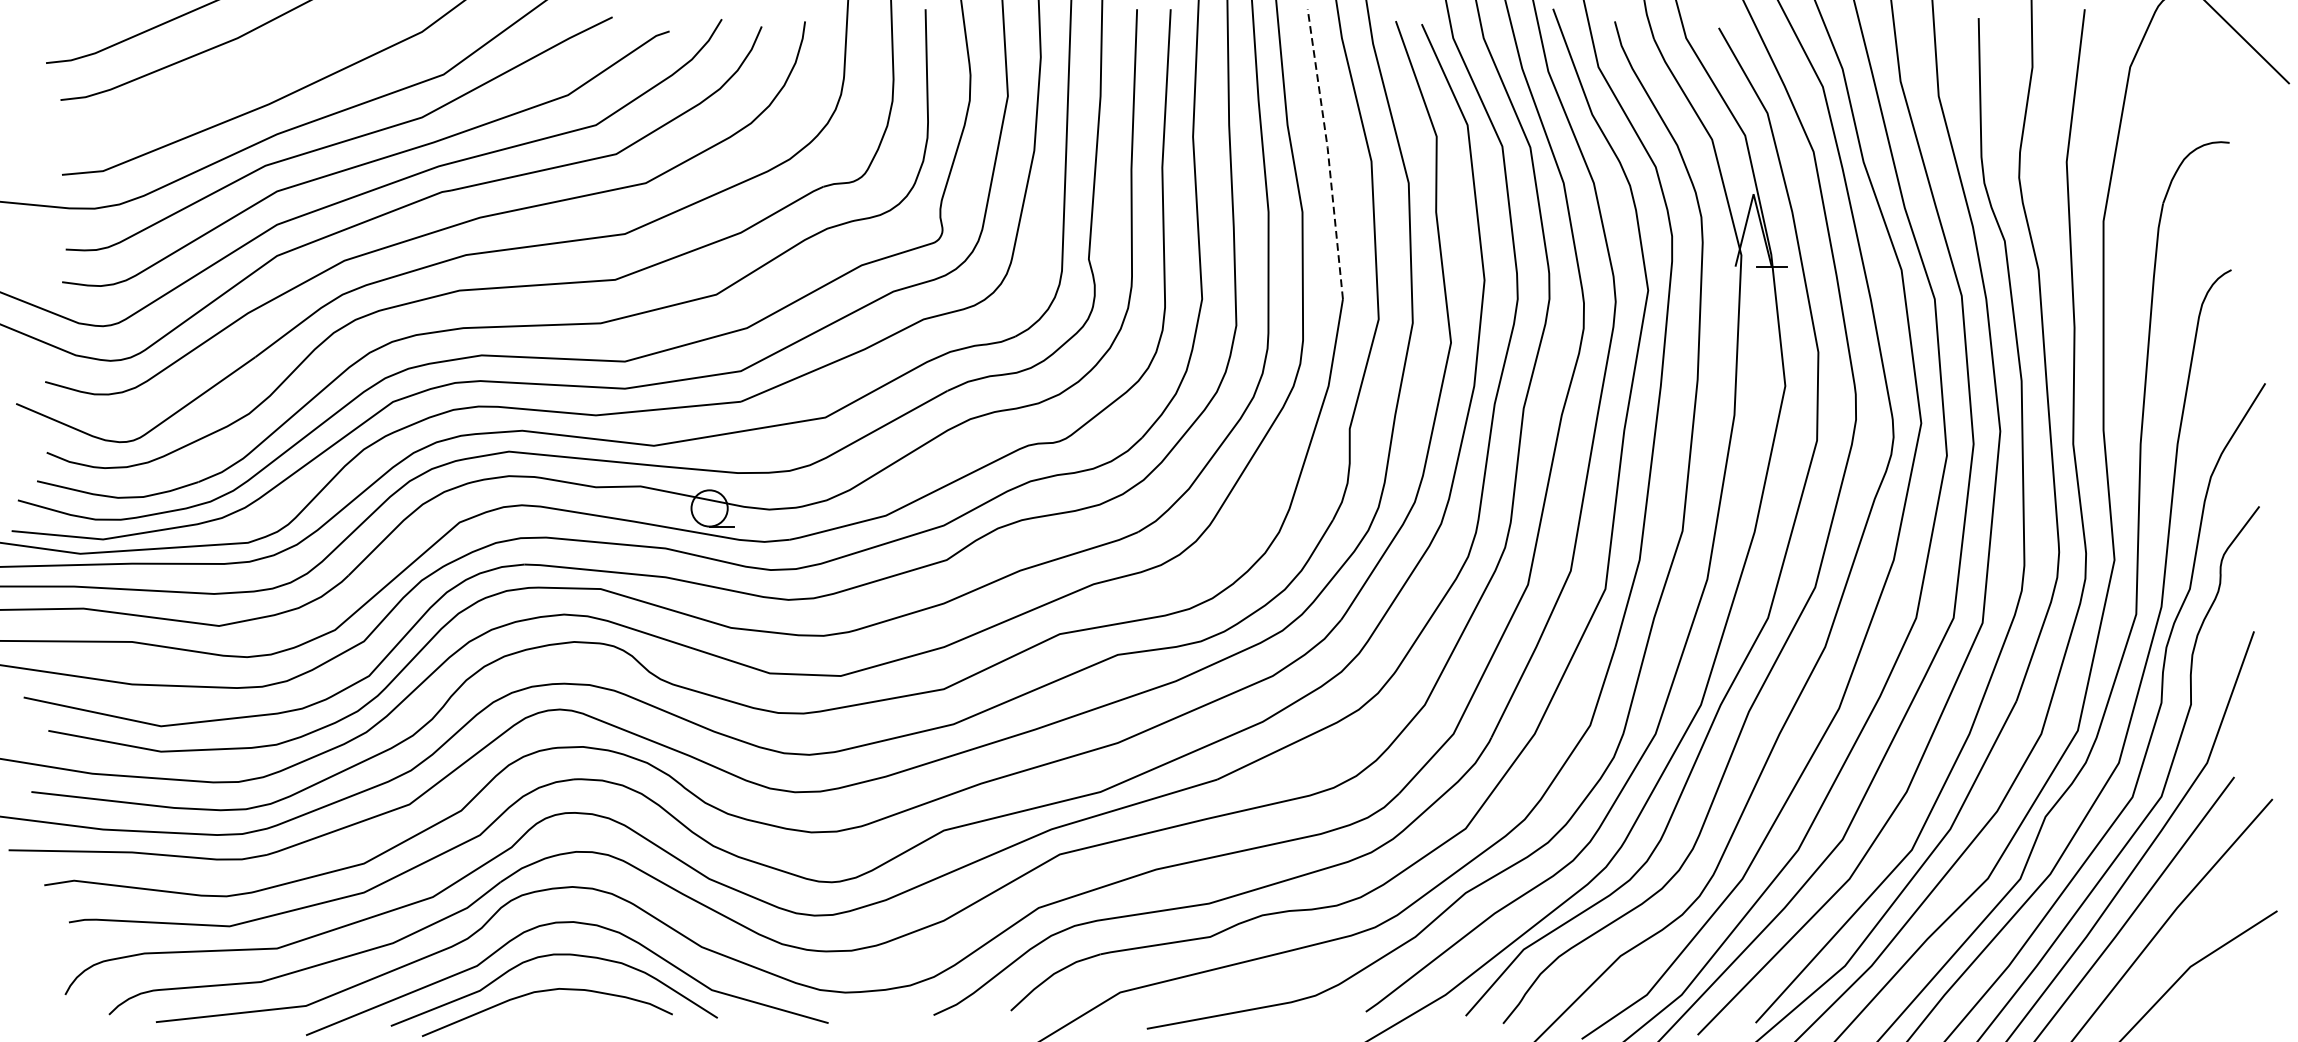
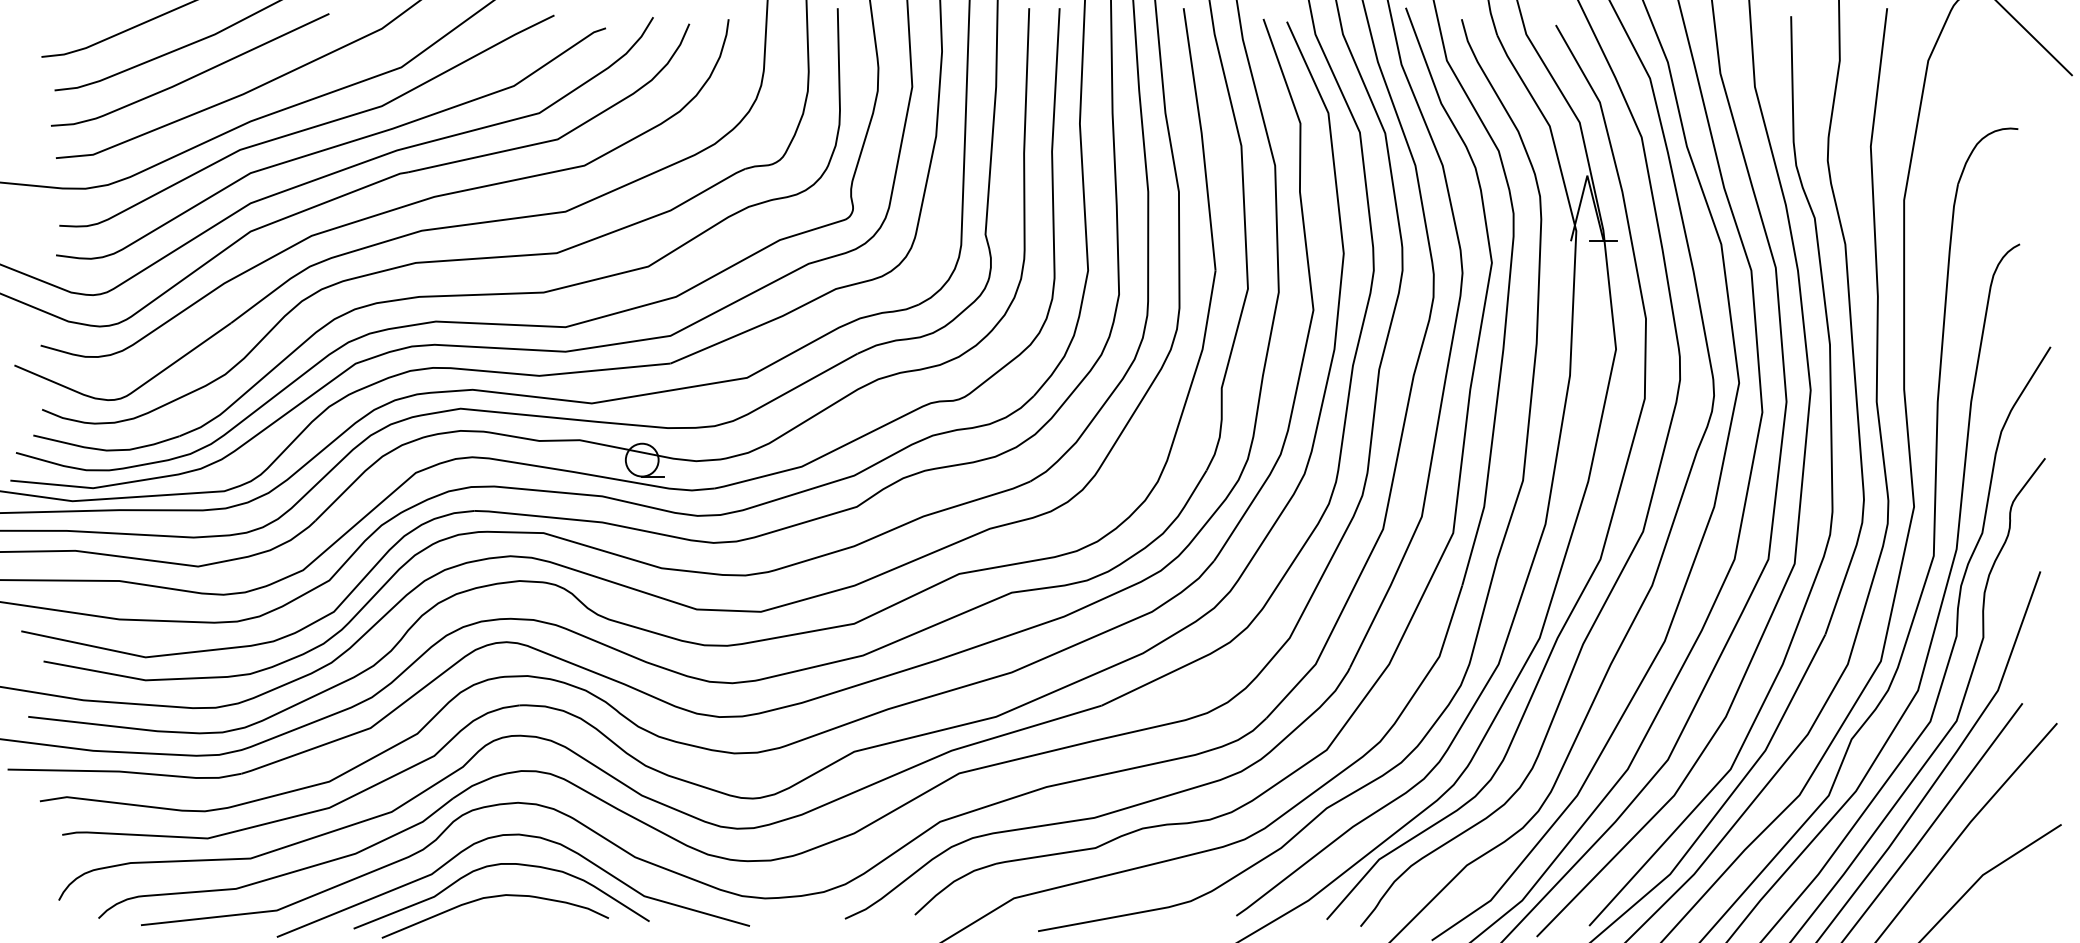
curve: (215, 83) -> (194, 75), added
line: (1328, 153) -> (1202, 138), dashed -> solid

